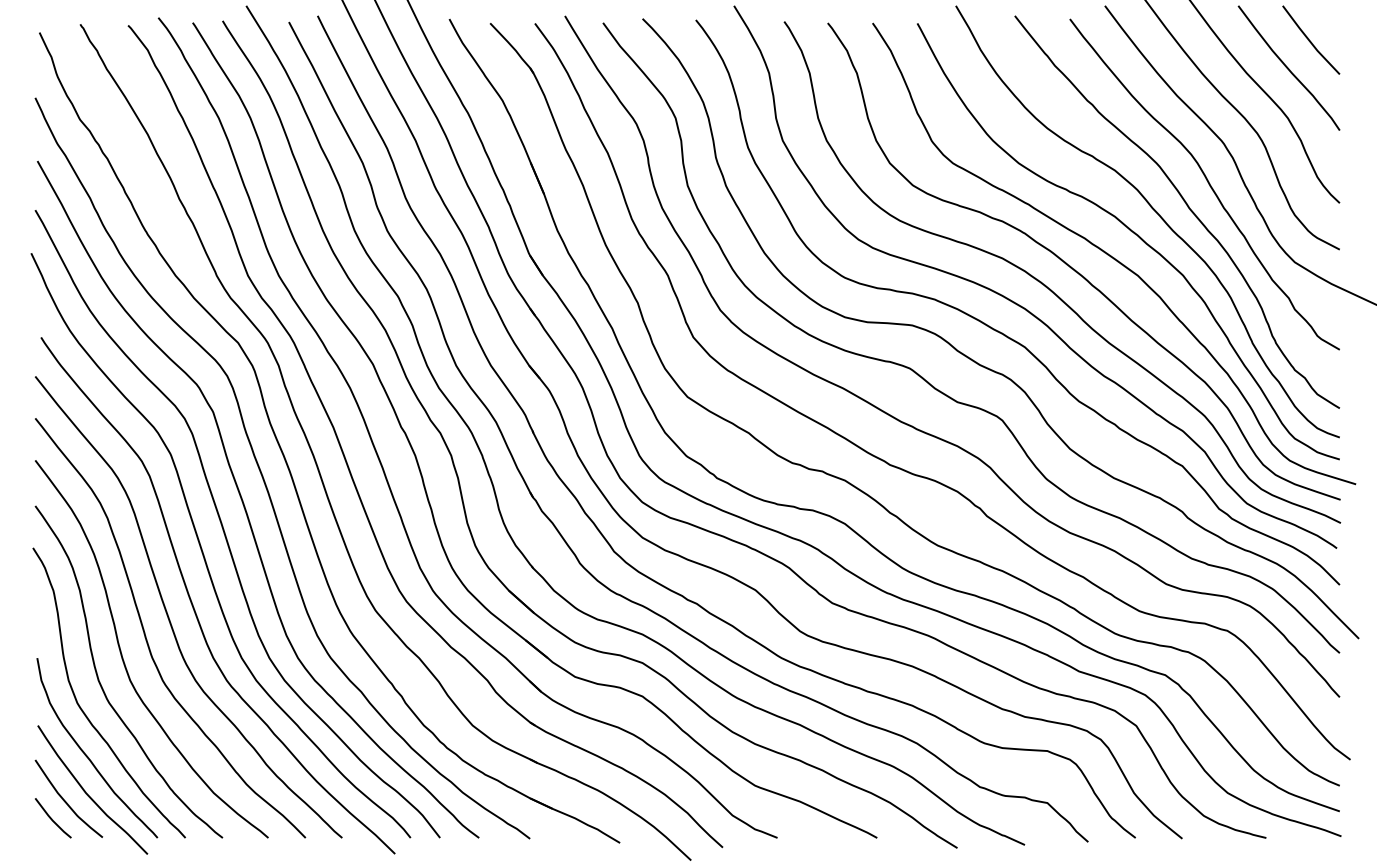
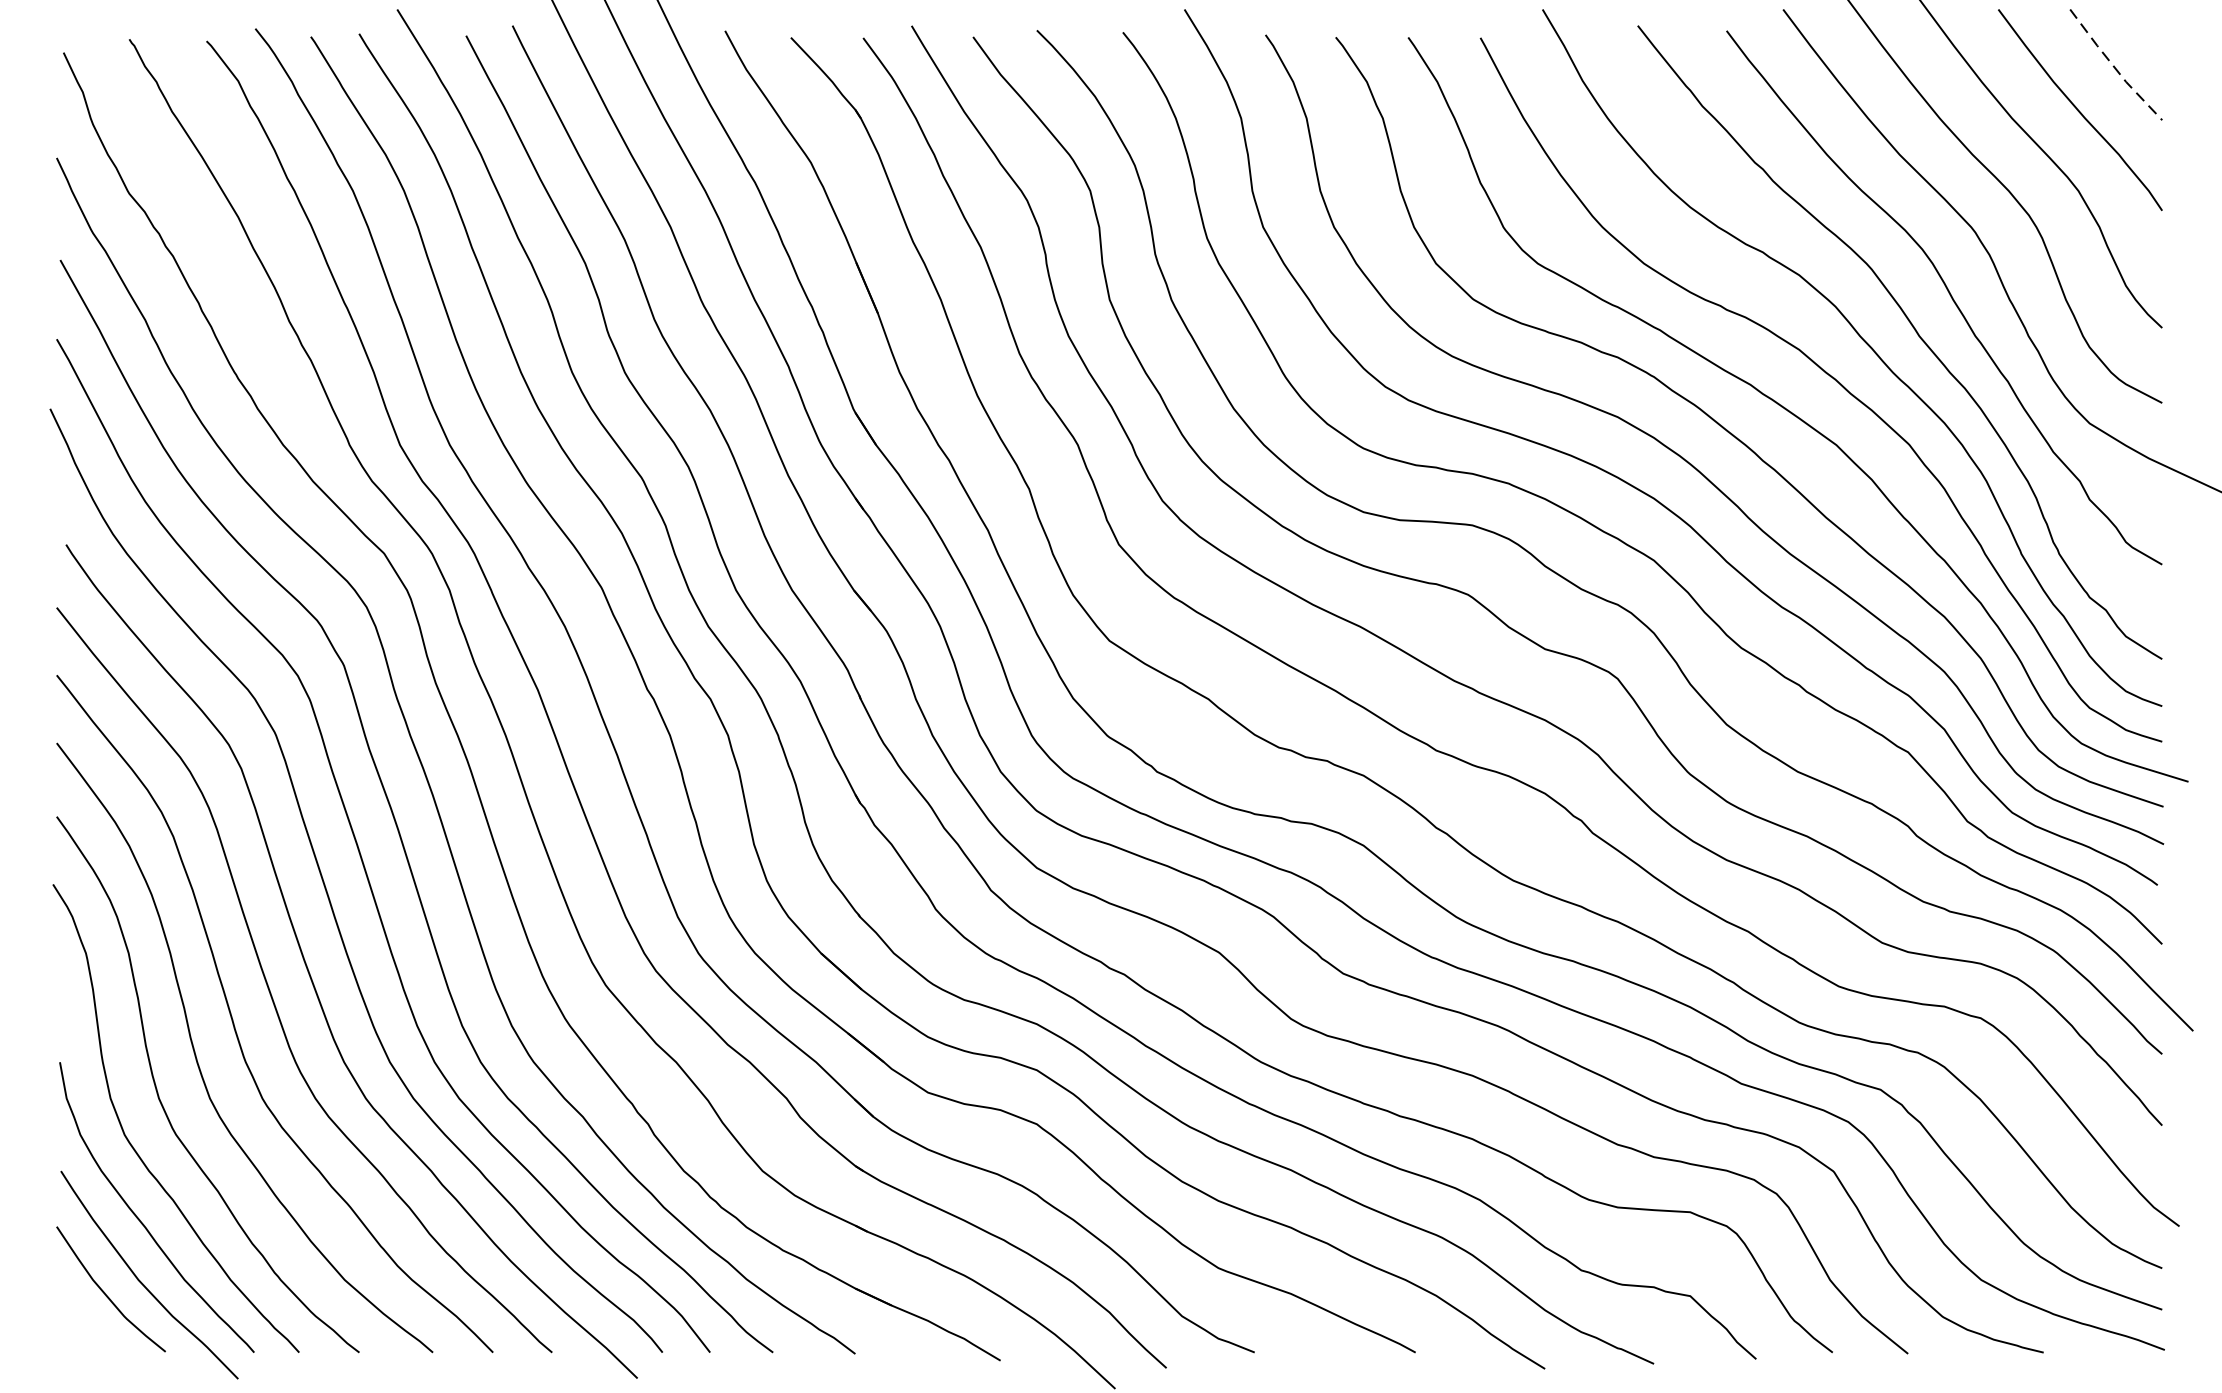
line: (1310, 41) -> (2114, 67), solid -> dashed
line: (52, 818) -> (84, 1321), removed

